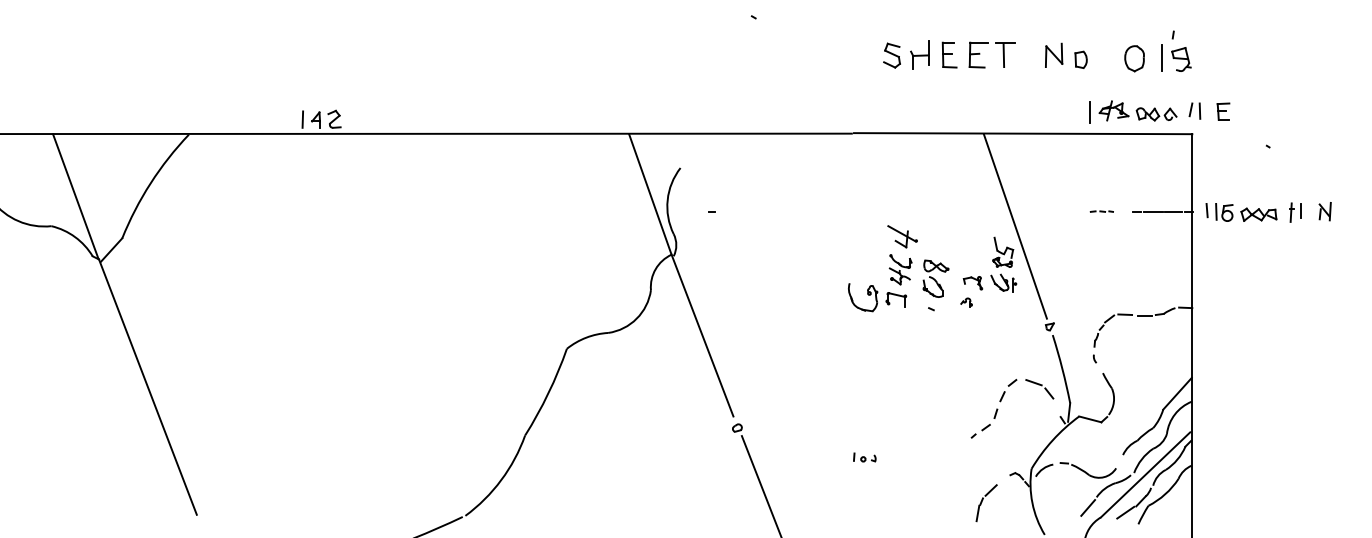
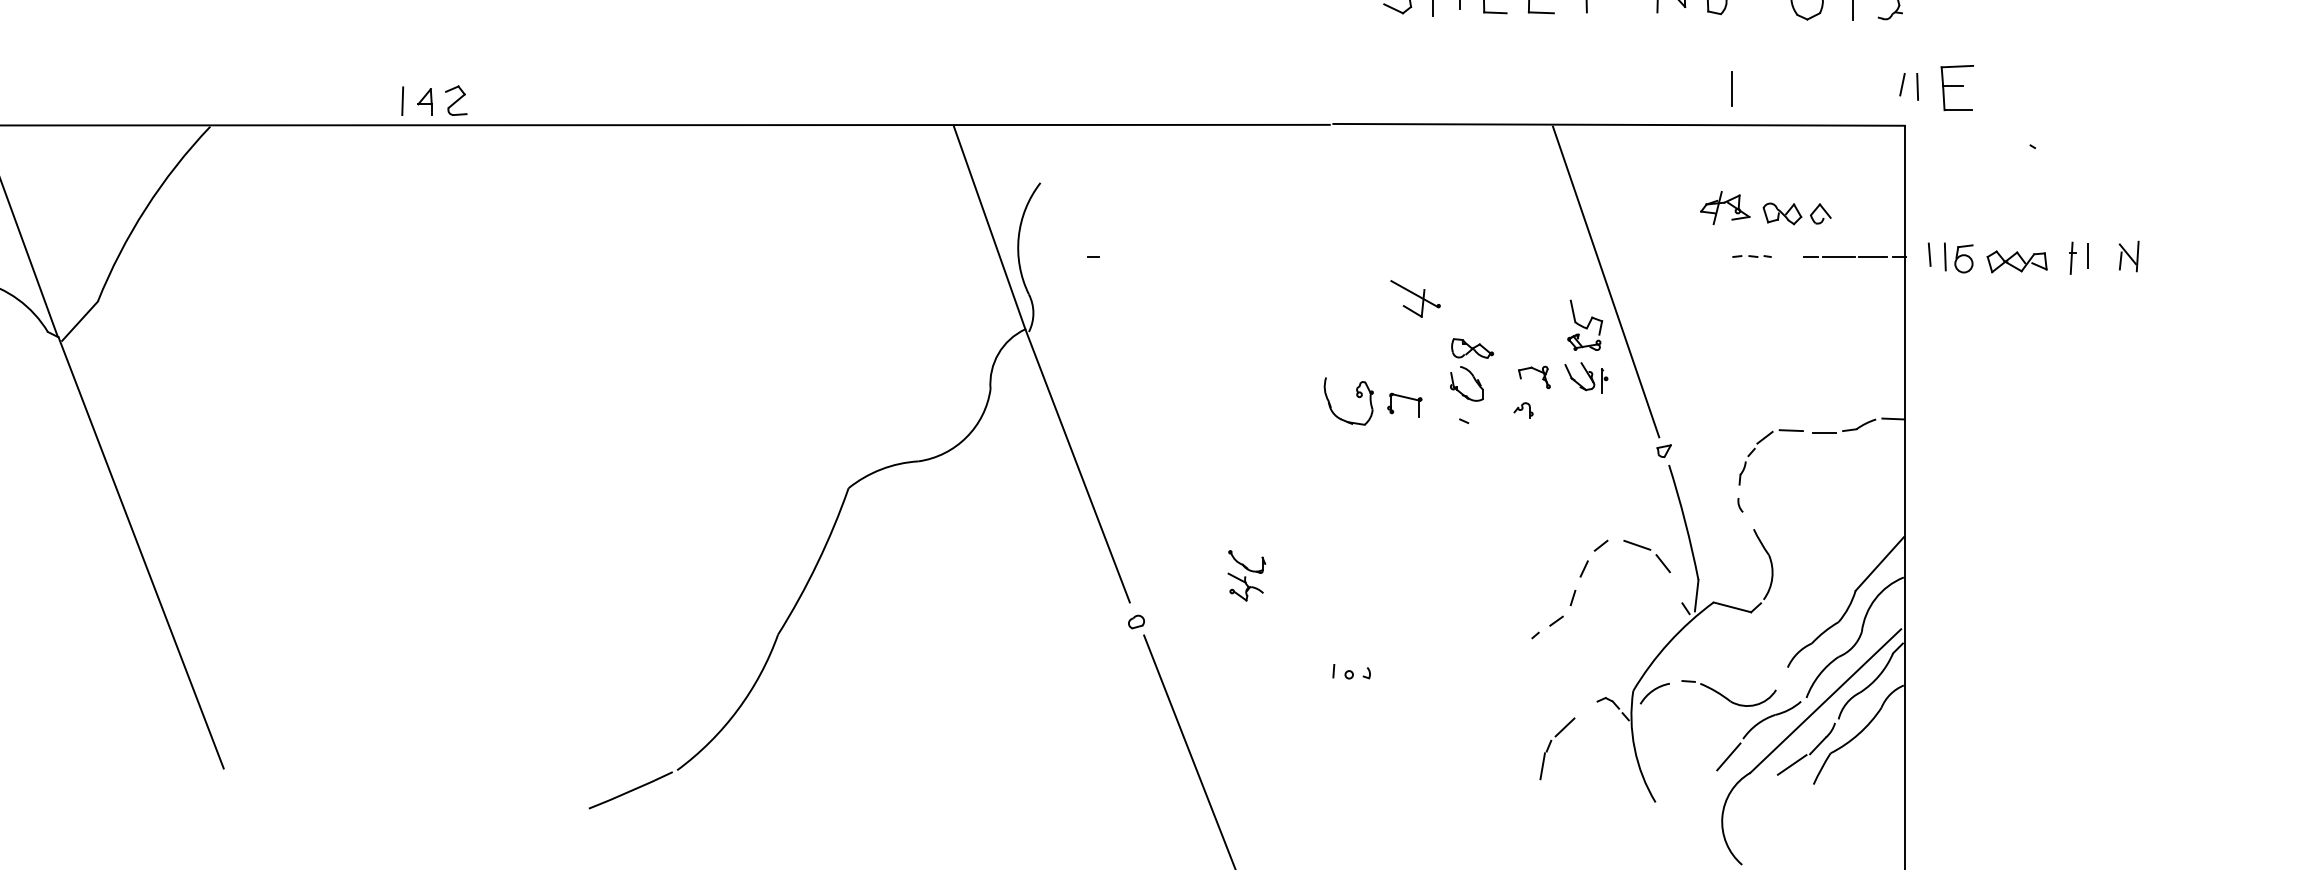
part: (1137, 110) -> (1764, 207), moved
part: (1223, 111) -> (1957, 87), size x1.6
part: (900, 269) -> (1246, 575), moved

